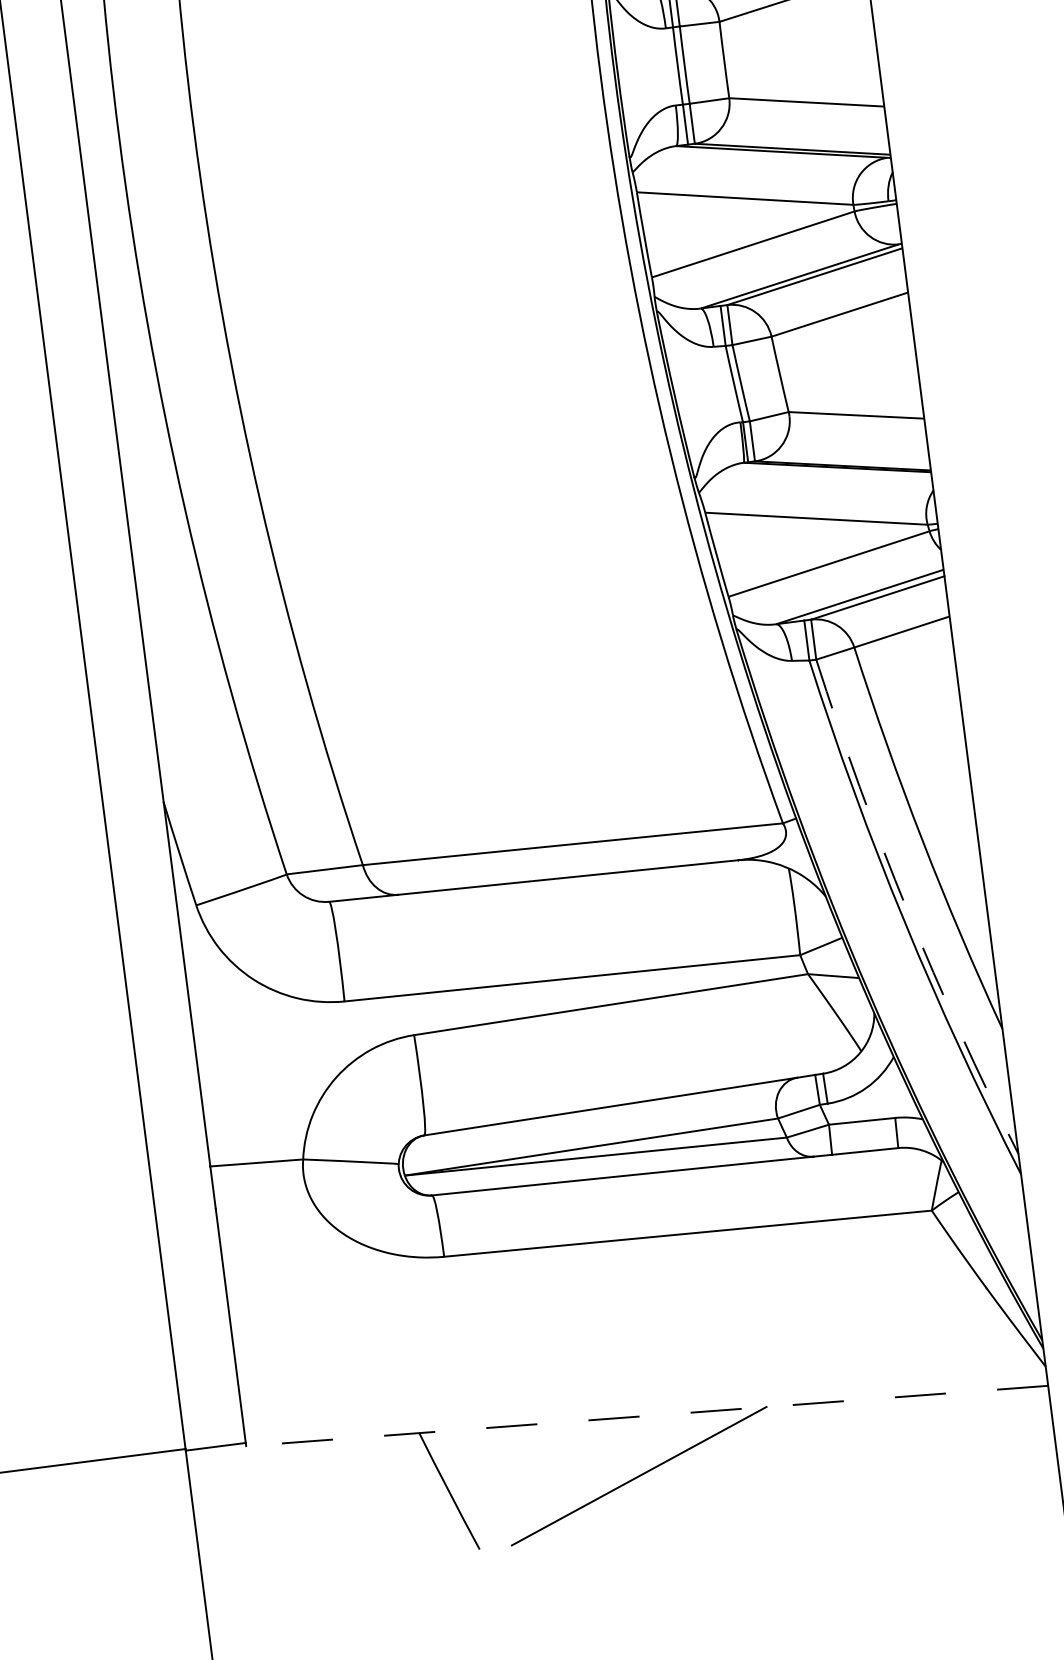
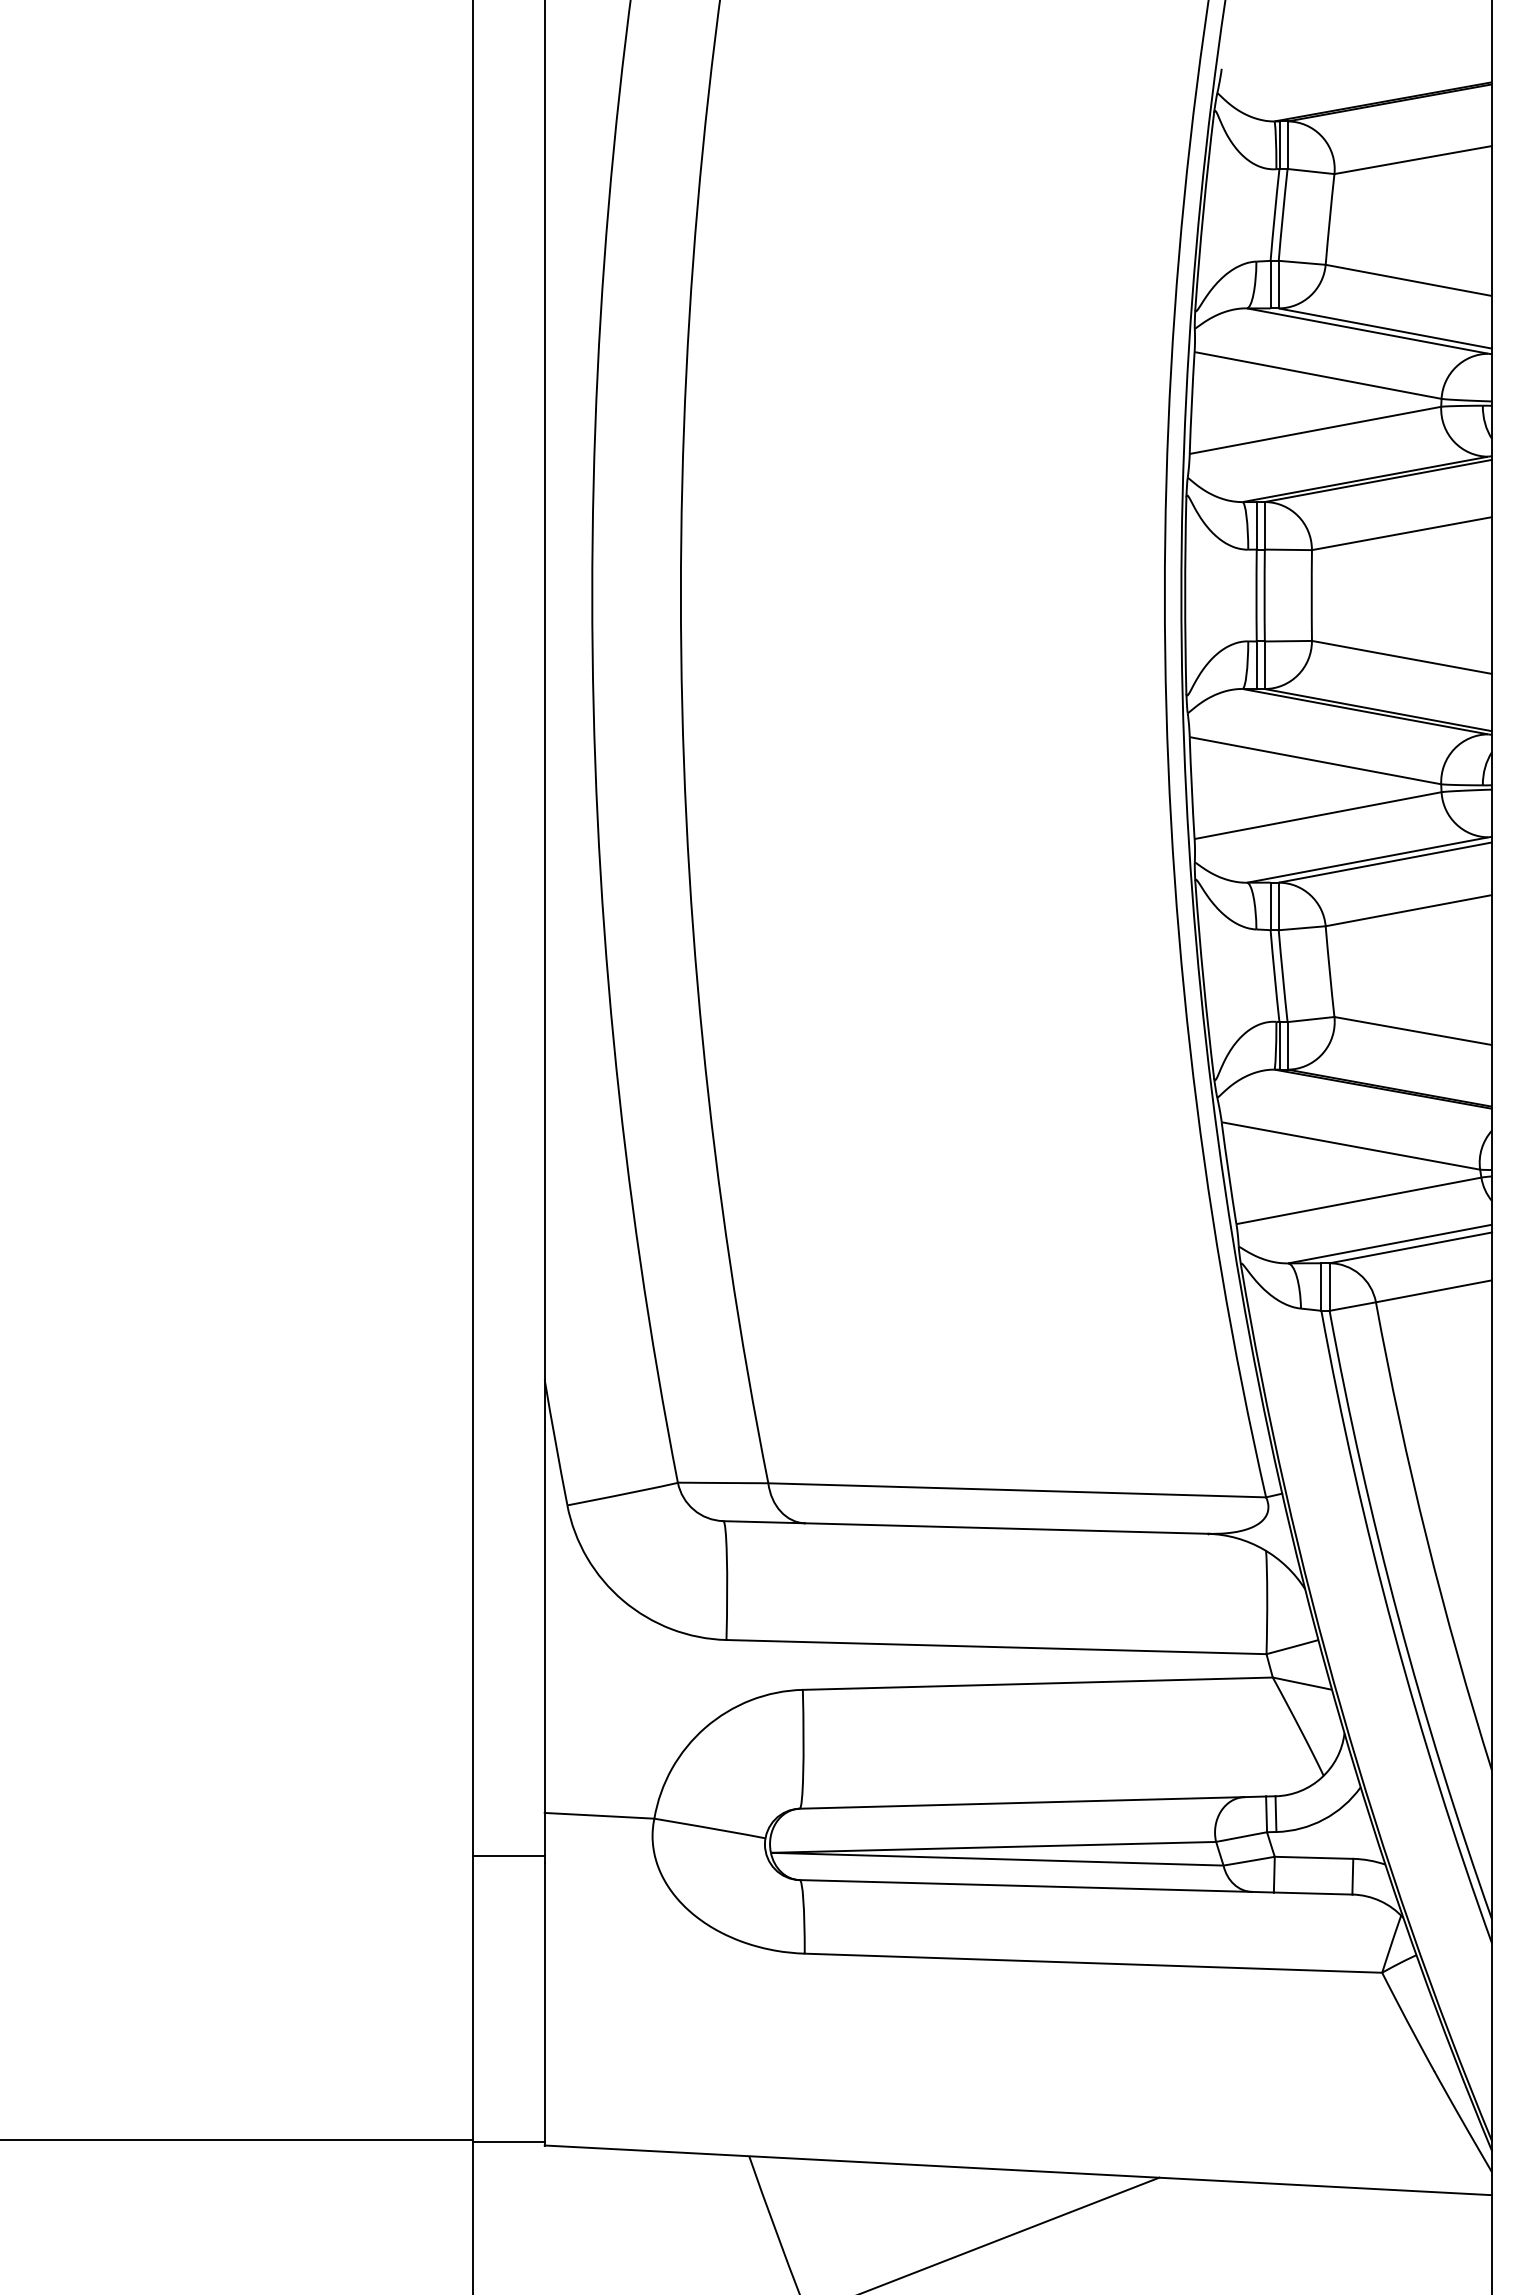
arc: (907, 910) -> (1398, 1618), dashed -> solid
line: (184, 1206) -> (508, 1856), added
line: (646, 1416) -> (1017, 2170), dashed -> solid

